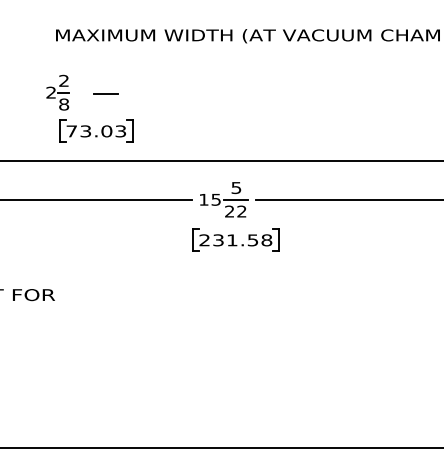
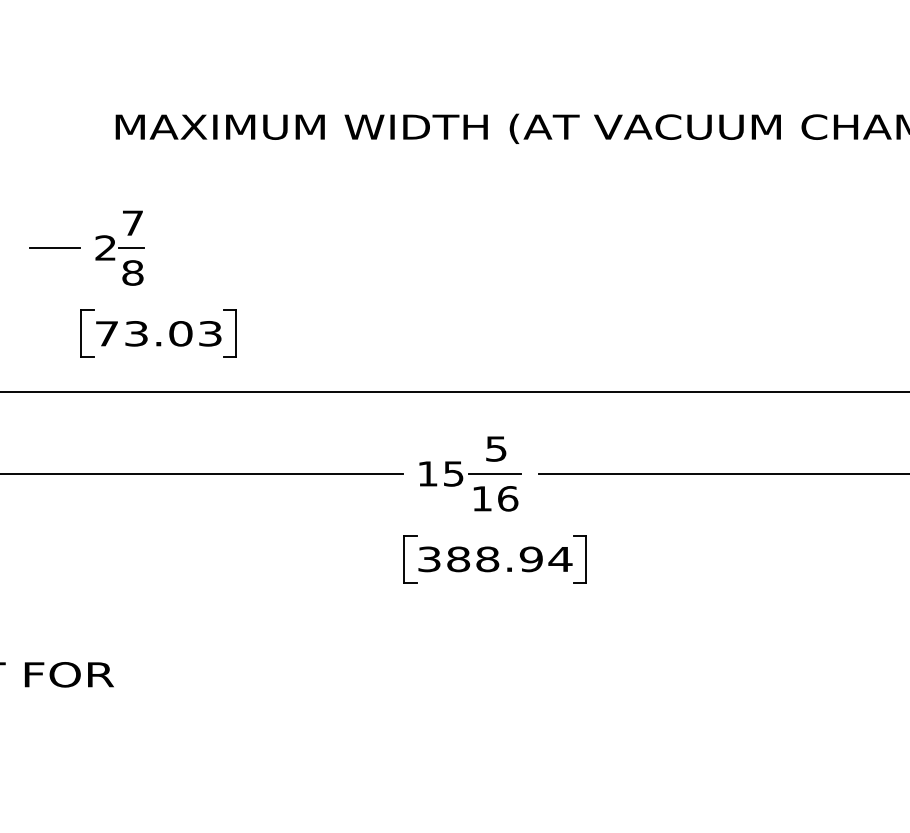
text: (63, 80) -> (131, 222), 2 -> 7
line: (105, 93) -> (53, 247), moved
part: (96, 130) -> (159, 331), moved
text: (235, 211) -> (494, 498), 22 -> 16
text: (235, 240) -> (494, 559), 231.58 -> 388.94

